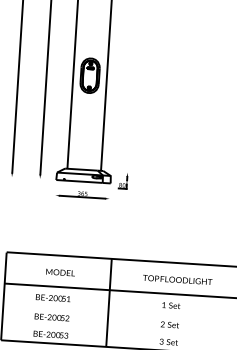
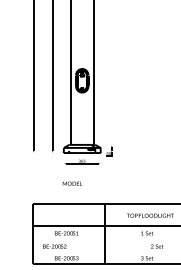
text: (60, 272) -> (72, 183), moved
text: (51, 317) -> (54, 246), moved
text: (170, 324) -> (157, 246), moved

